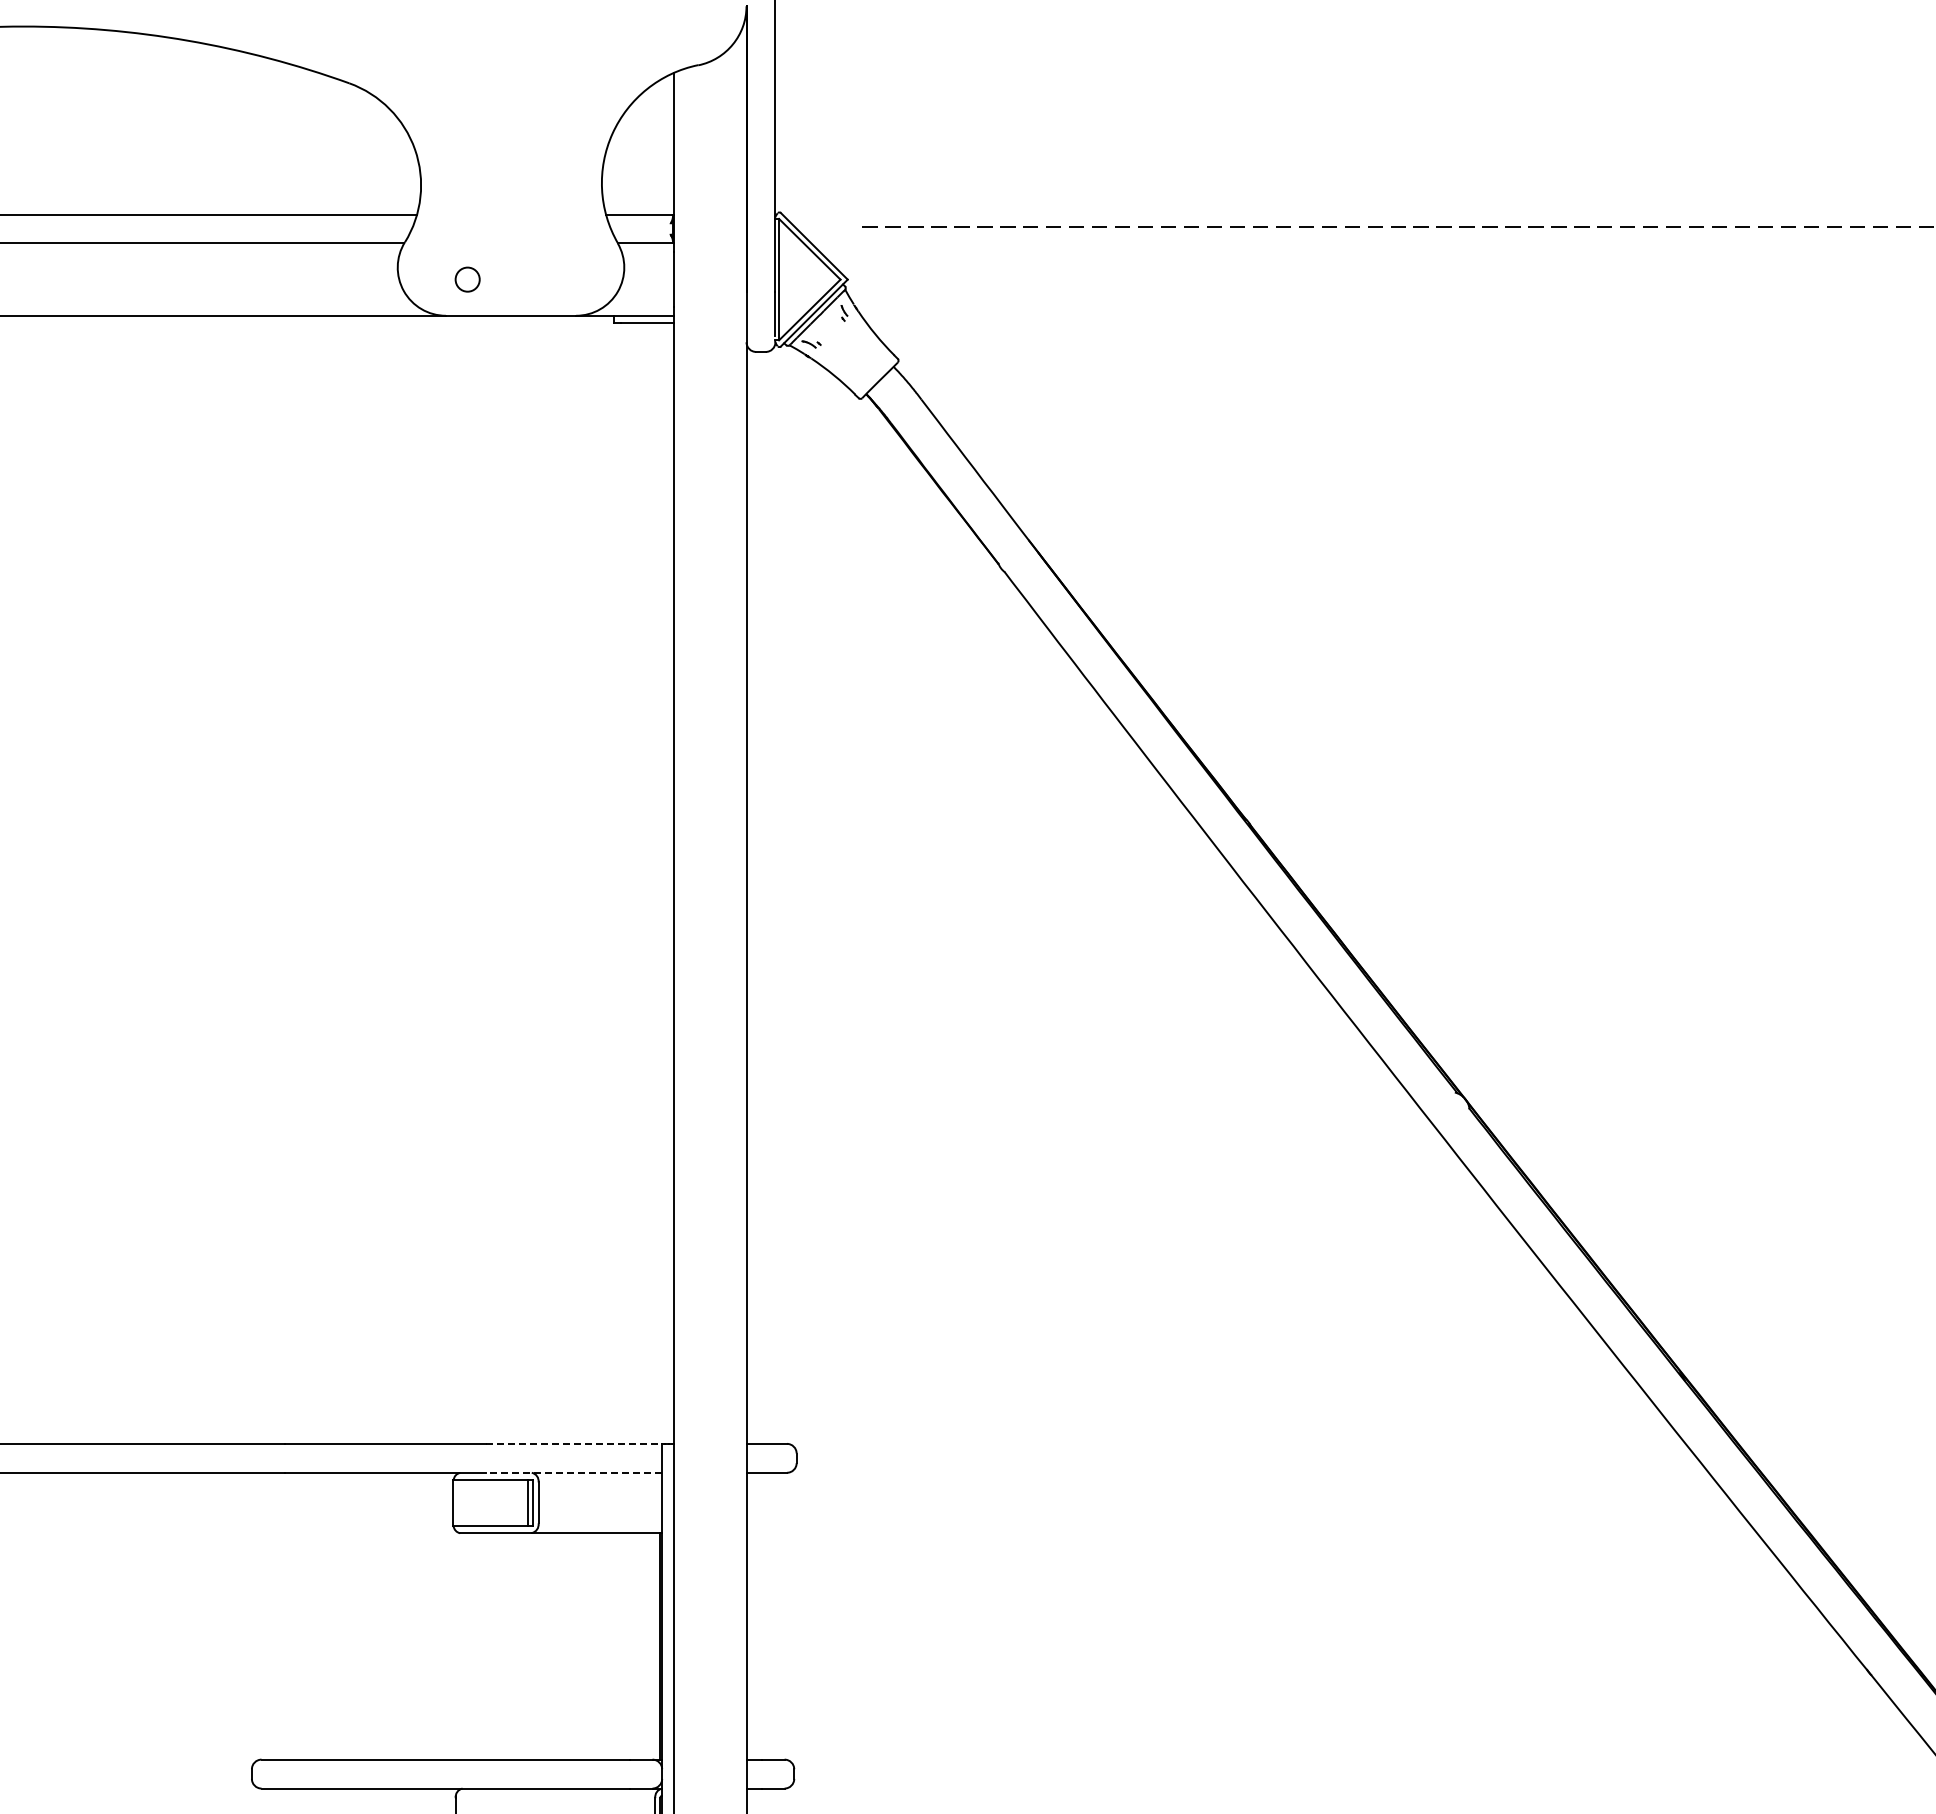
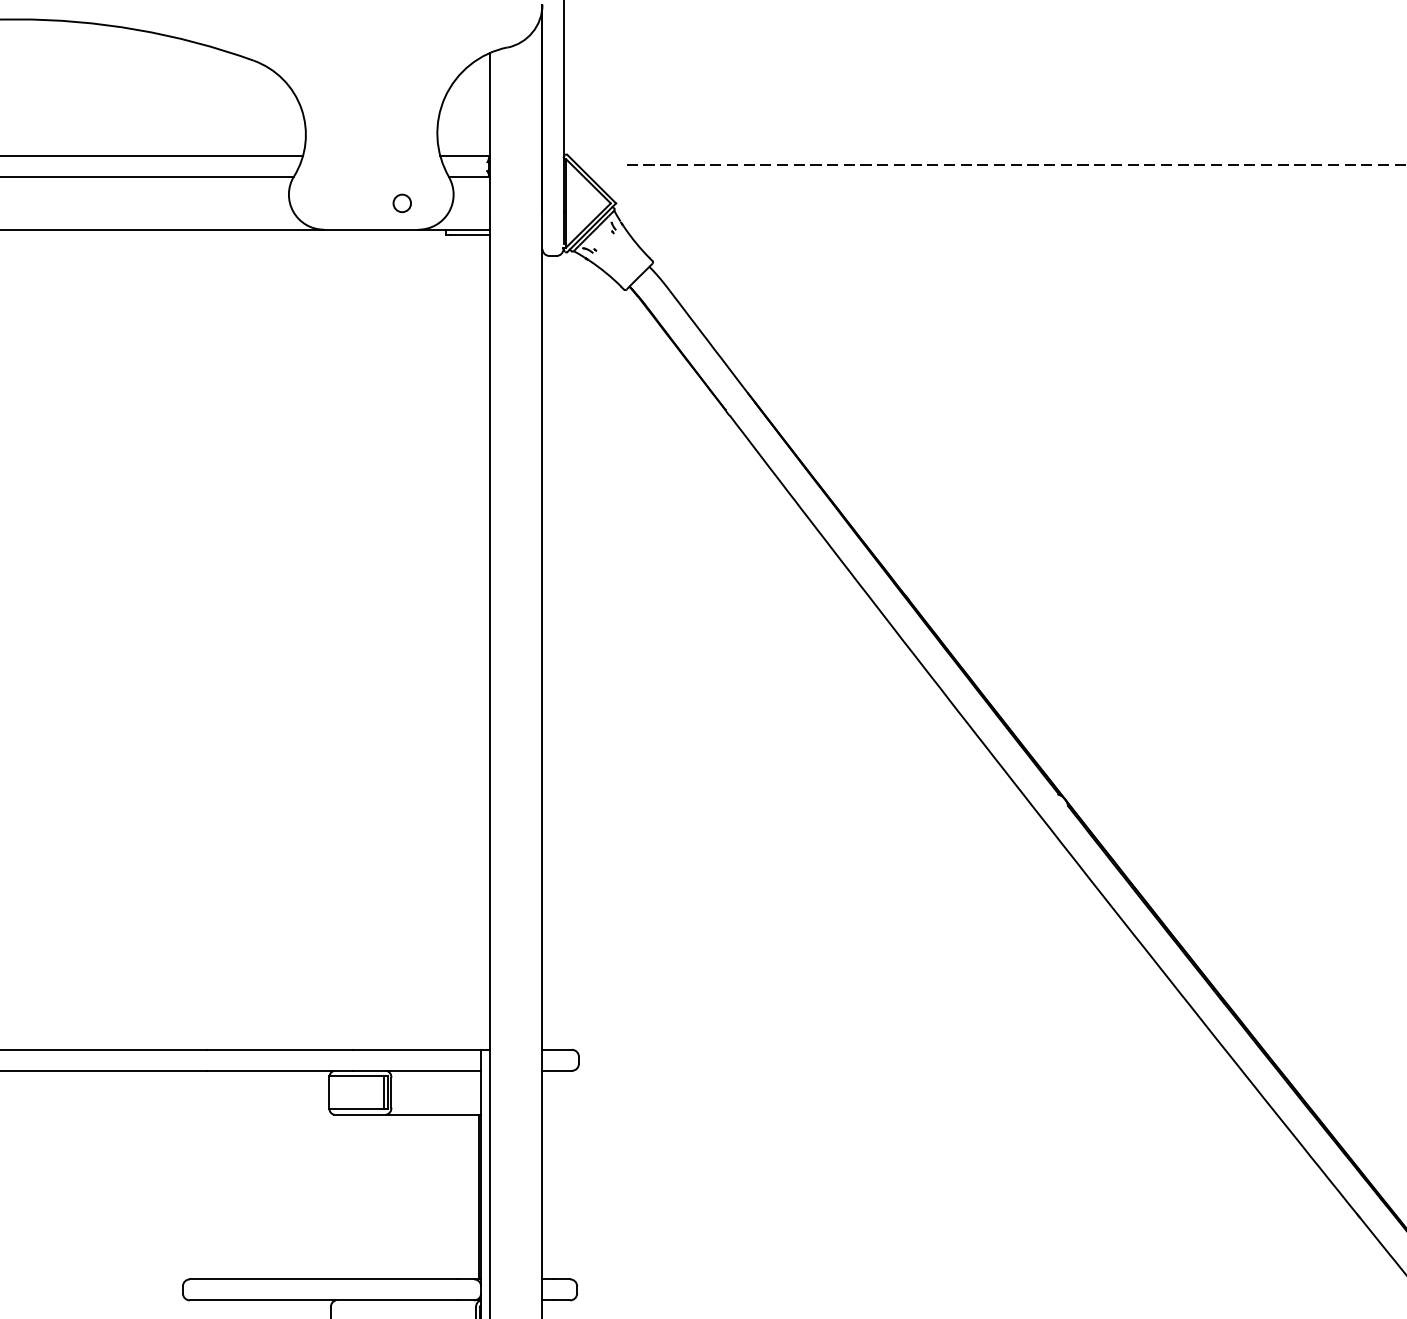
circle: (467, 279) -> (402, 203), moved
line: (574, 1443) -> (417, 1049), dashed -> solid
line: (574, 1472) -> (417, 1070), dashed -> solid

